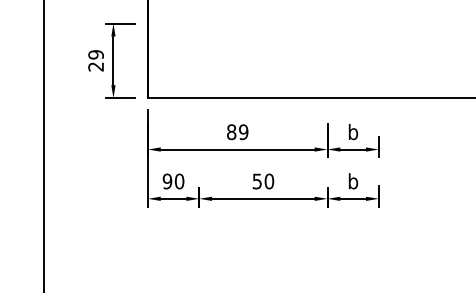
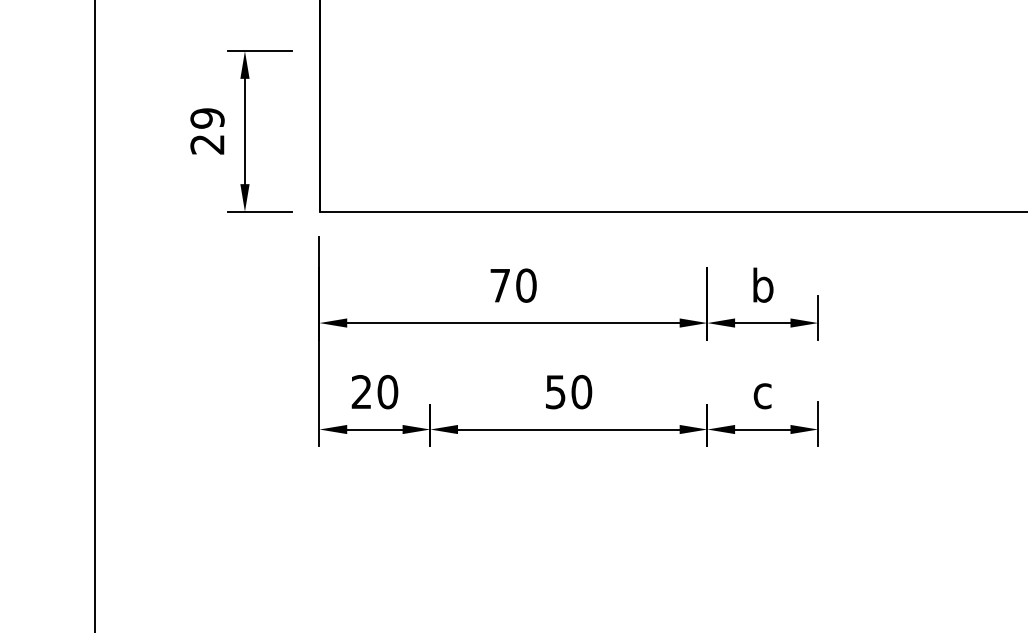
text: (237, 132) -> (512, 286), 89 -> 70
text: (167, 181) -> (361, 392), 90 -> 20
text: (353, 181) -> (763, 392), b -> c

